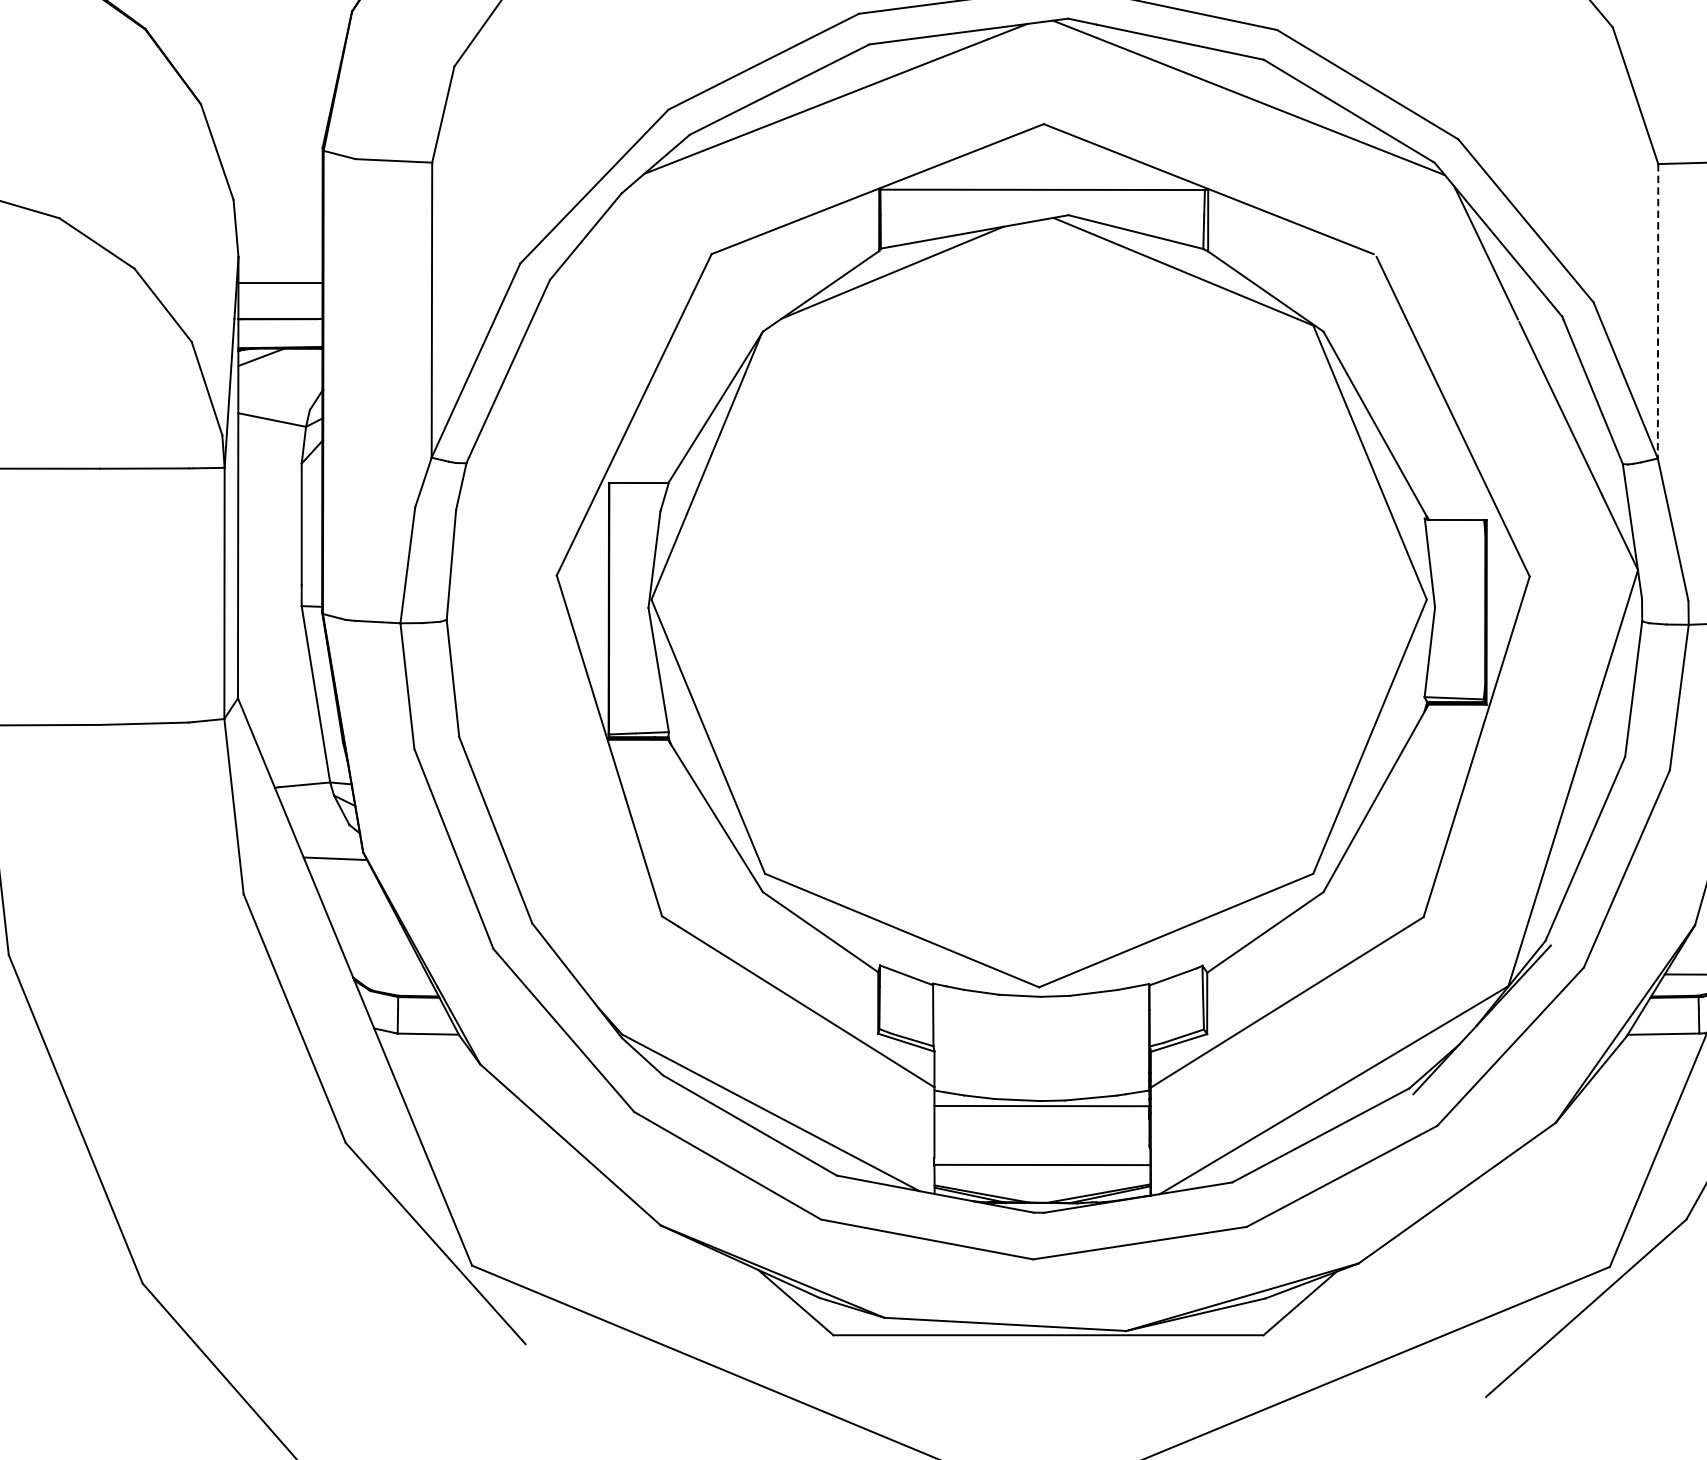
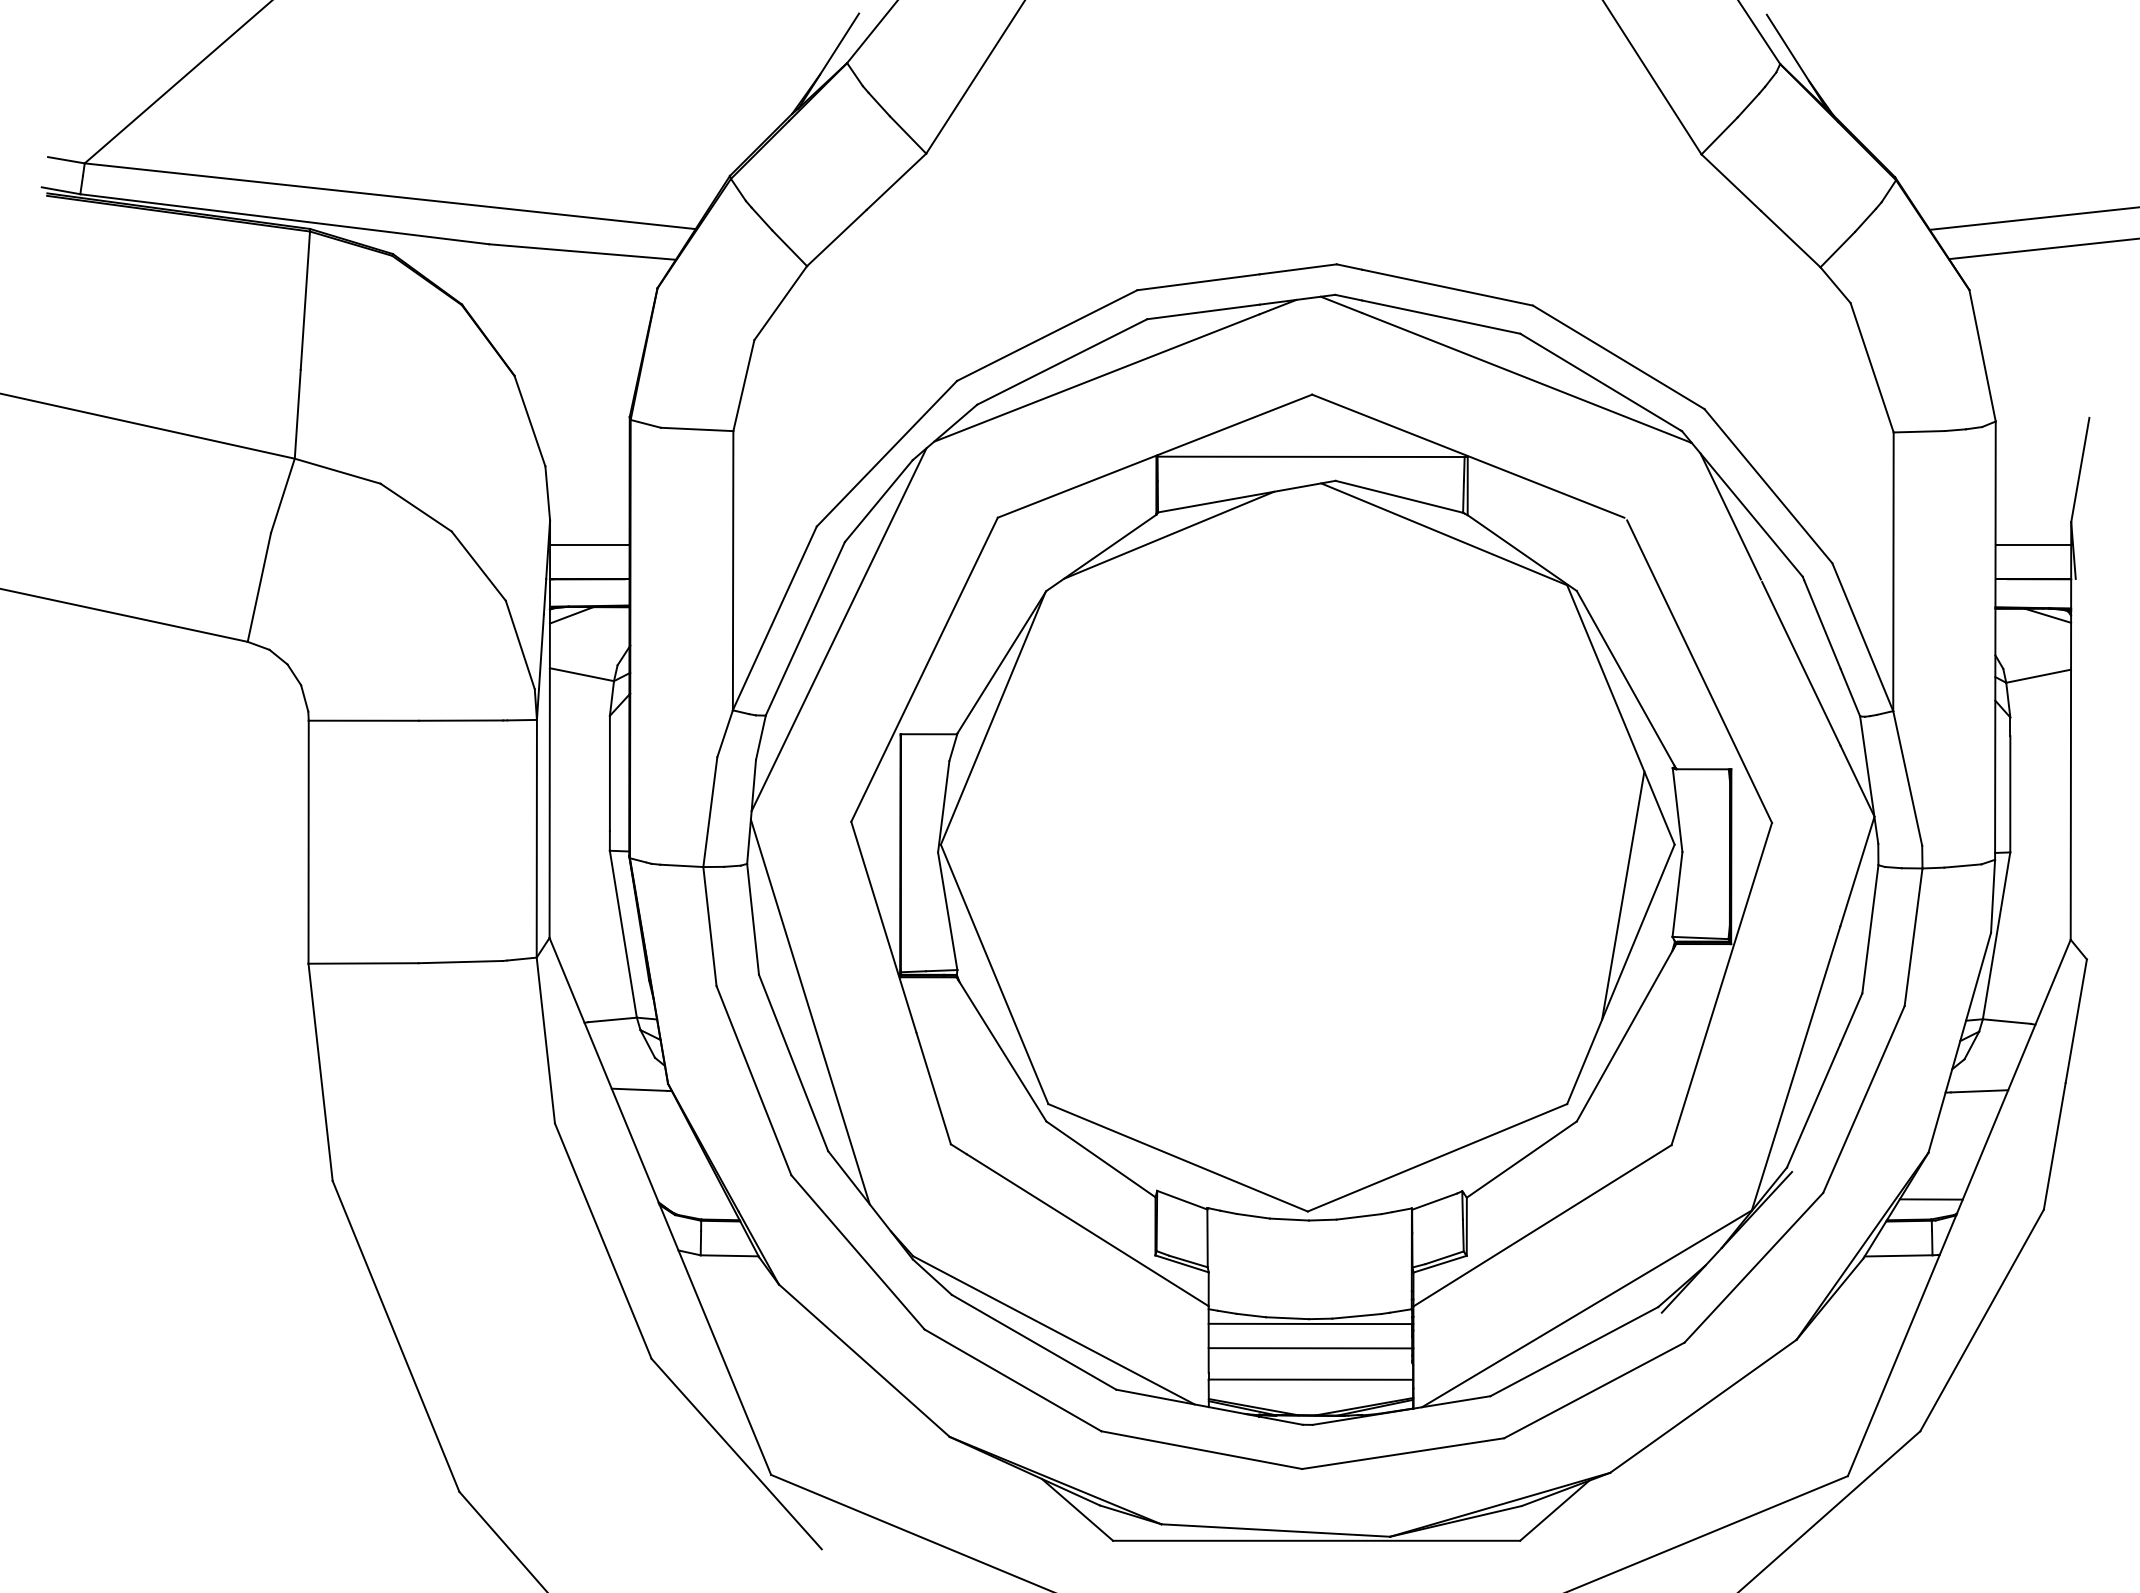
line: (1658, 312) -> (1893, 572), dashed -> solid
line: (543, 372) -> (838, 629), added
line: (1372, 653) -> (1623, 895), added
line: (512, 775) -> (809, 1011), added
line: (1042, 1132) -> (1310, 1348), added

